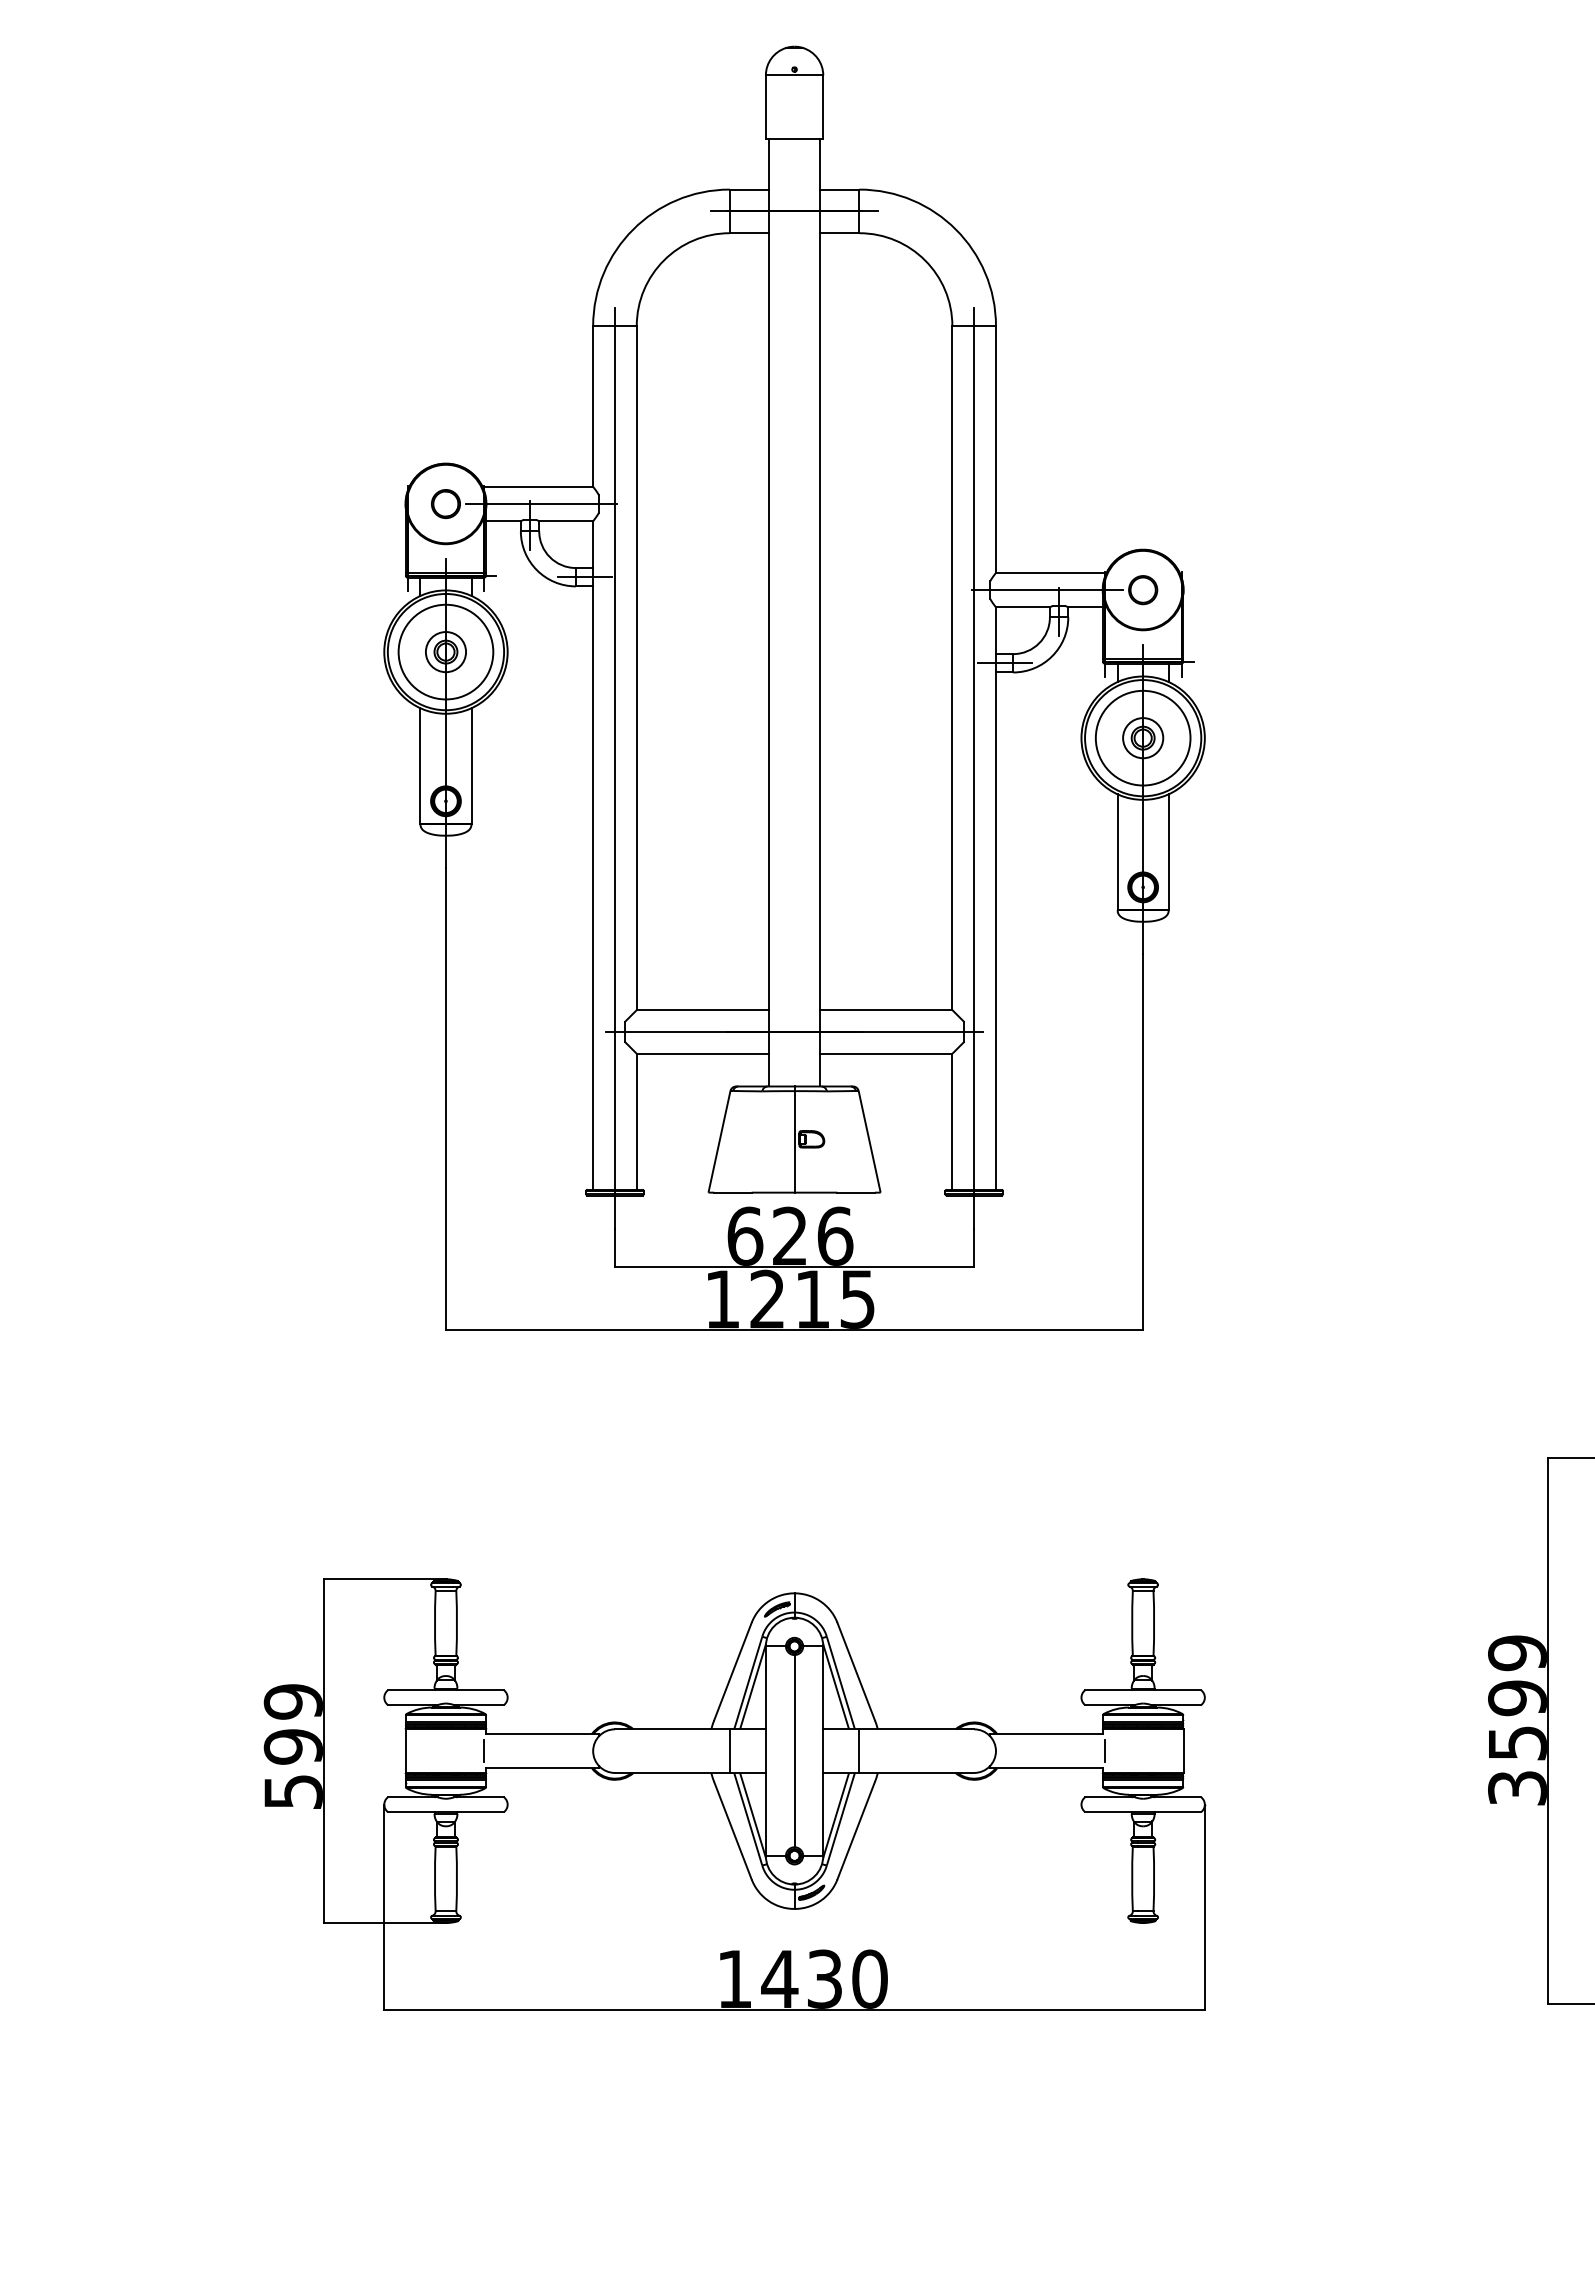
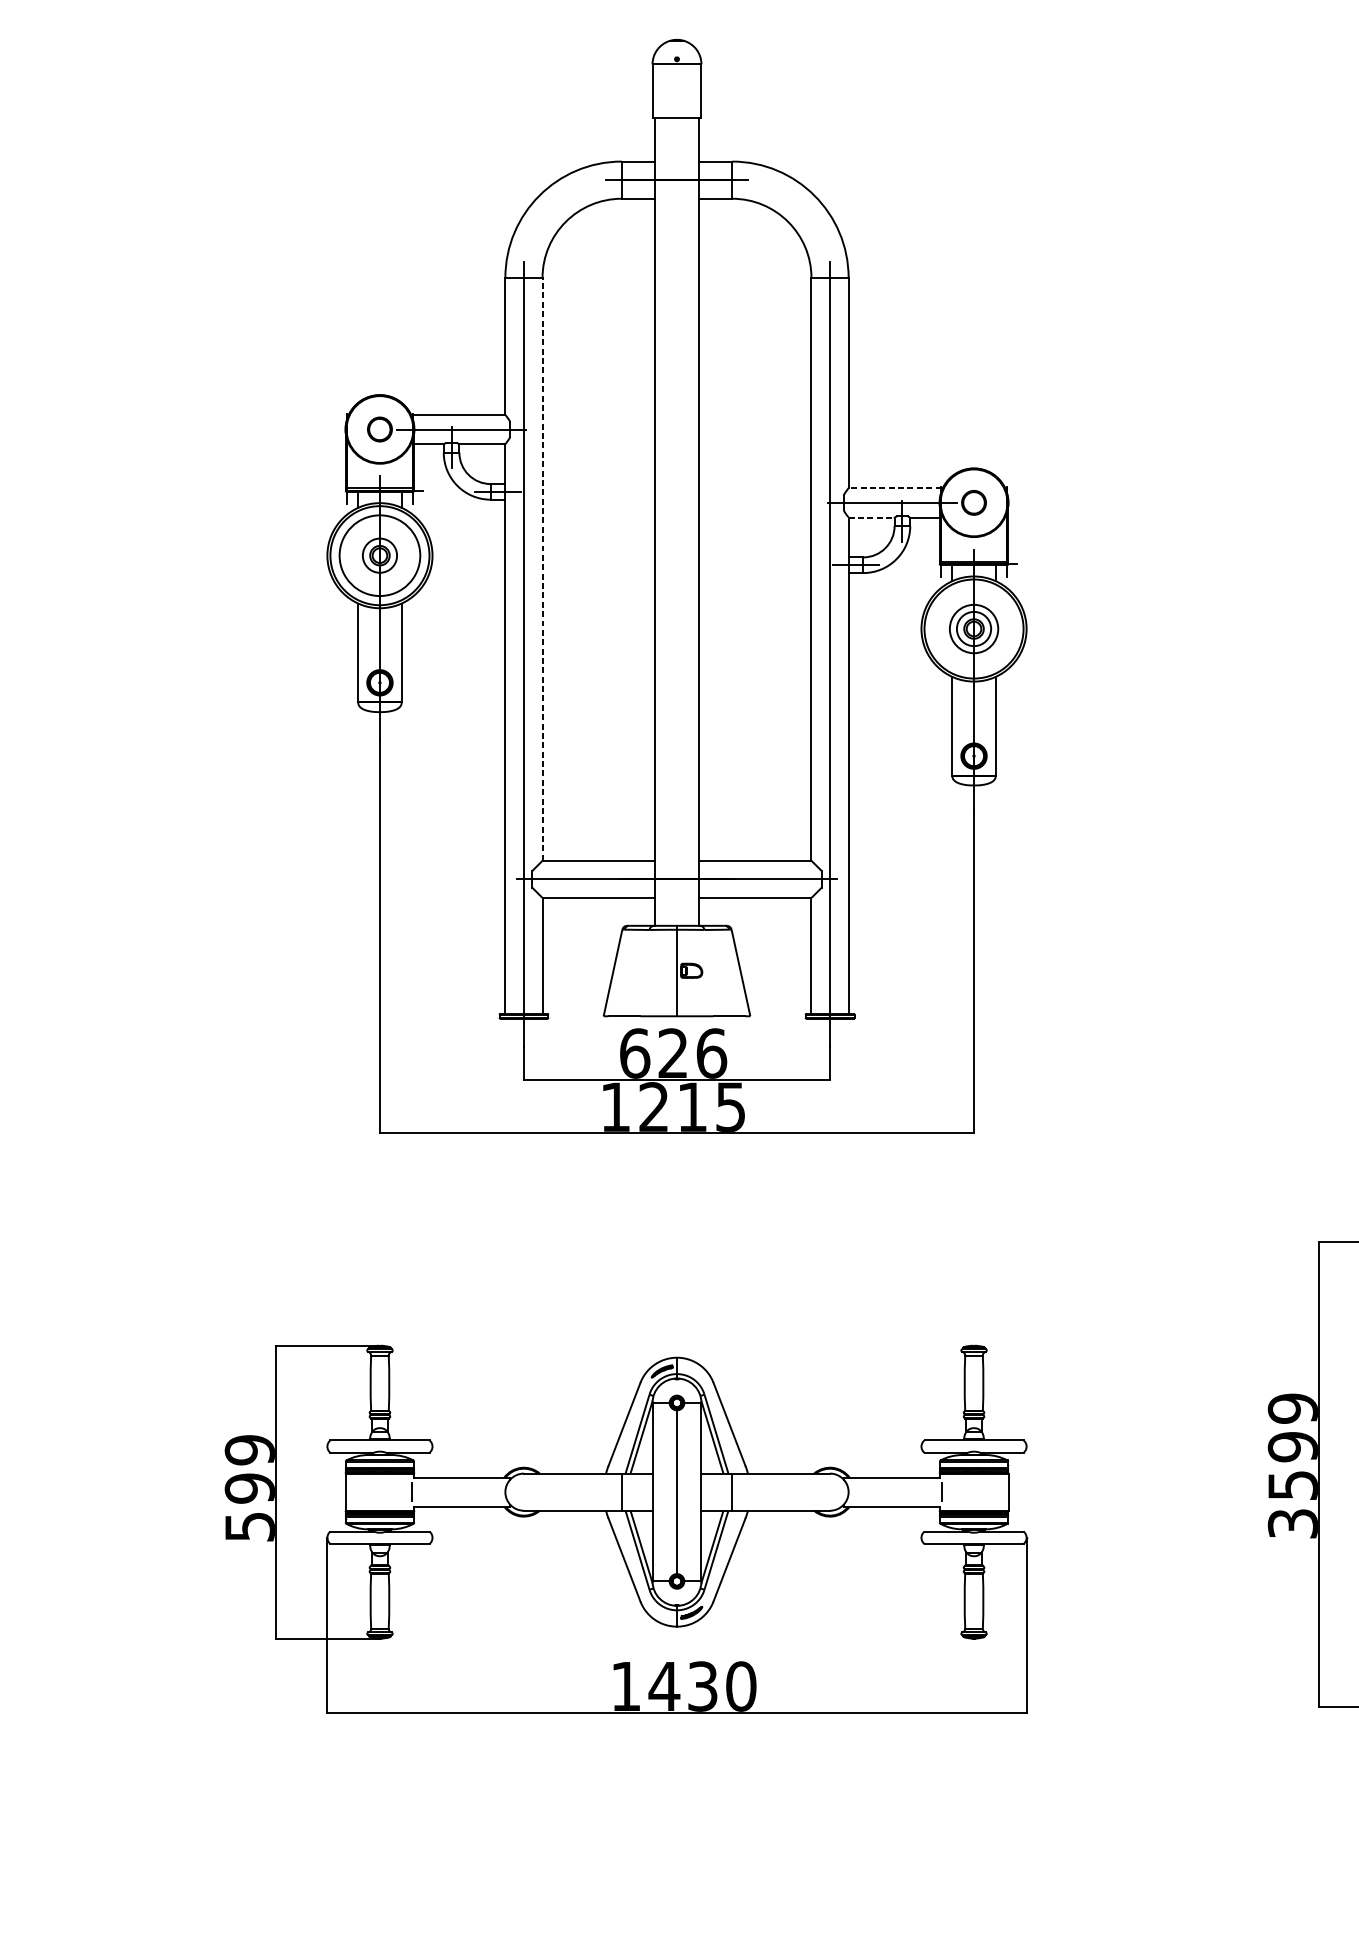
line: (1050, 572) -> (895, 487), solid -> dashed
line: (1022, 607) -> (871, 517), solid -> dashed
line: (636, 668) -> (542, 569), solid -> dashed
circle: (1142, 737) -> (973, 628), size x0.6

